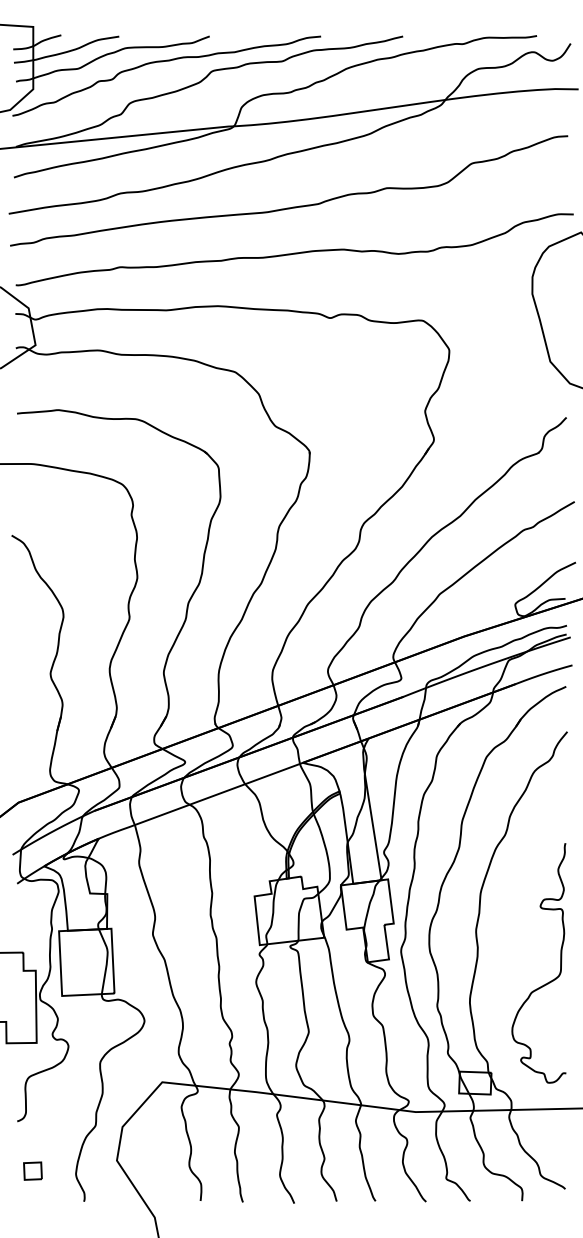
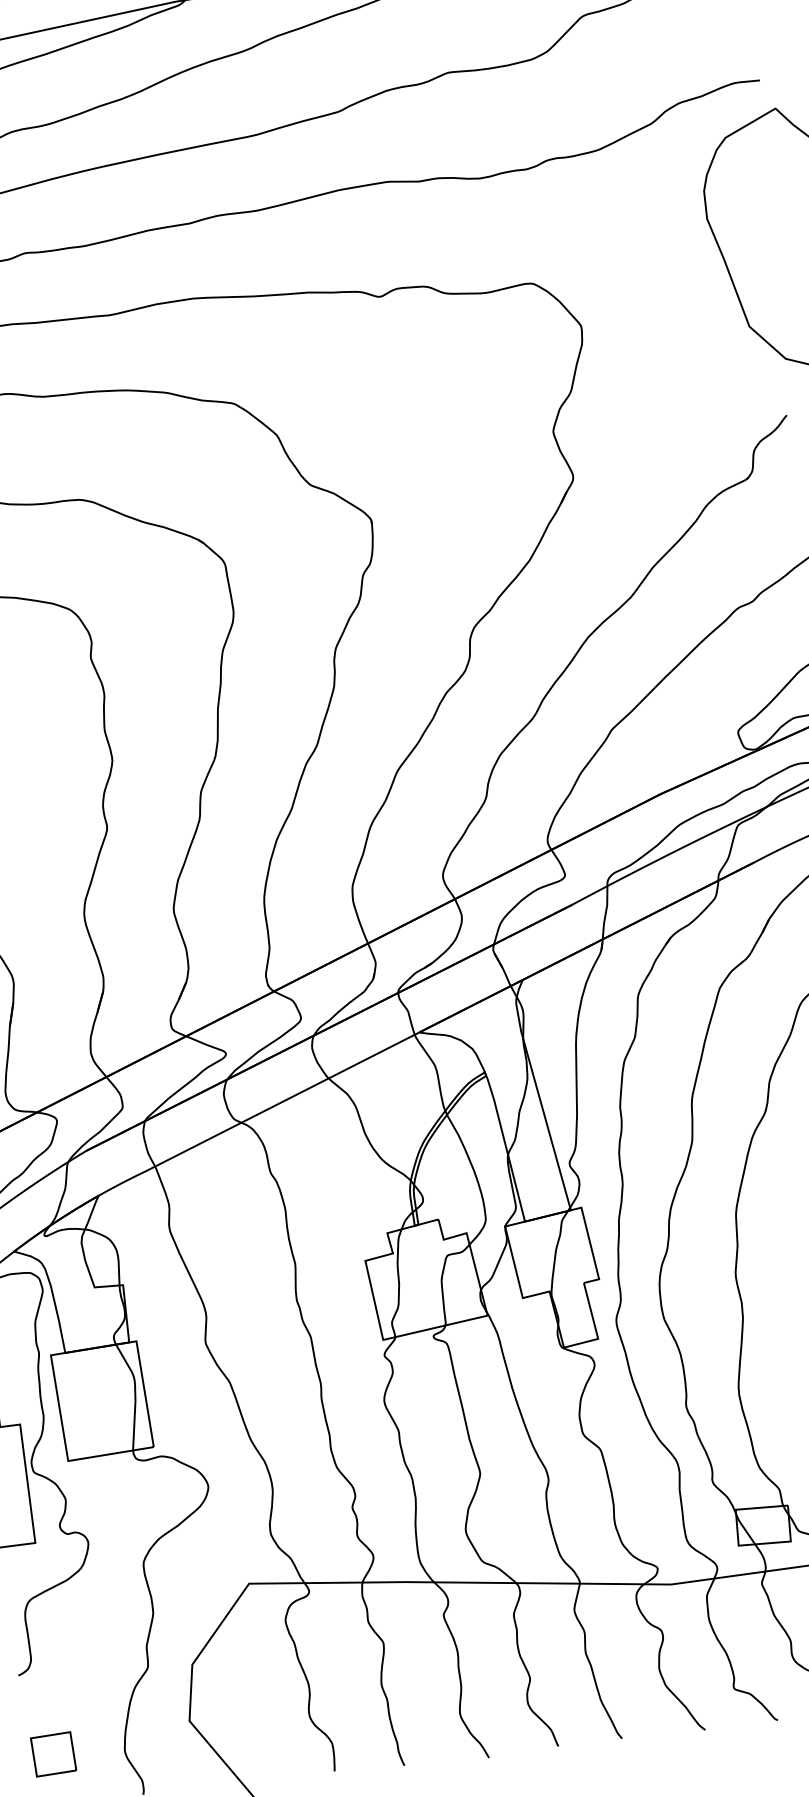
part: (32, 1170) -> (52, 1753), size x1.4

